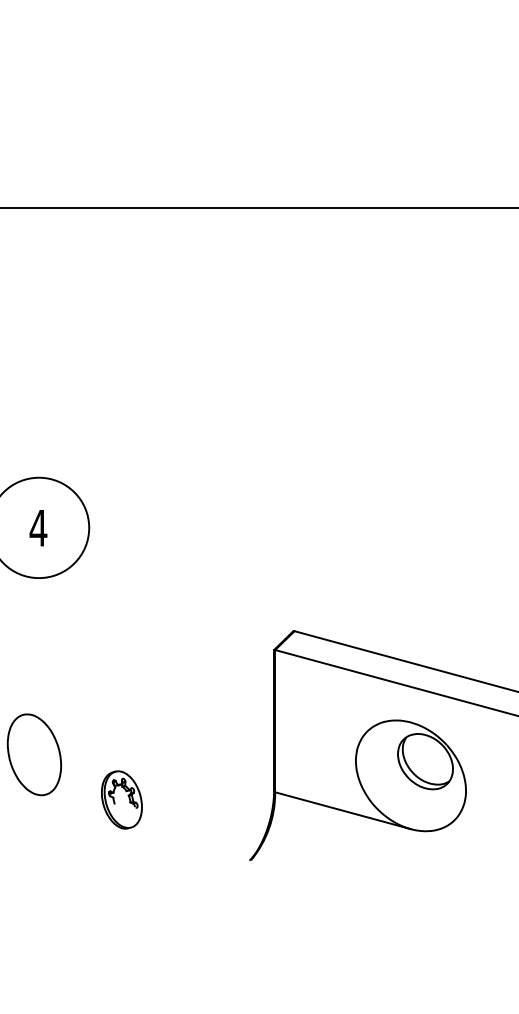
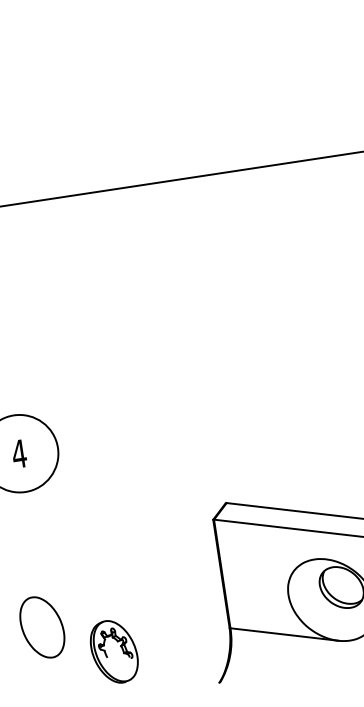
part: (121, 799) -> (113, 651), size x1.43

